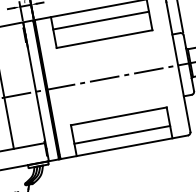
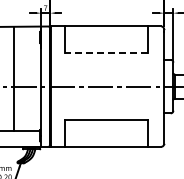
line: (101, 20) -> (106, 37), removed
line: (104, 39) -> (106, 53), solid -> dashed
line: (122, 135) -> (106, 136), removed

